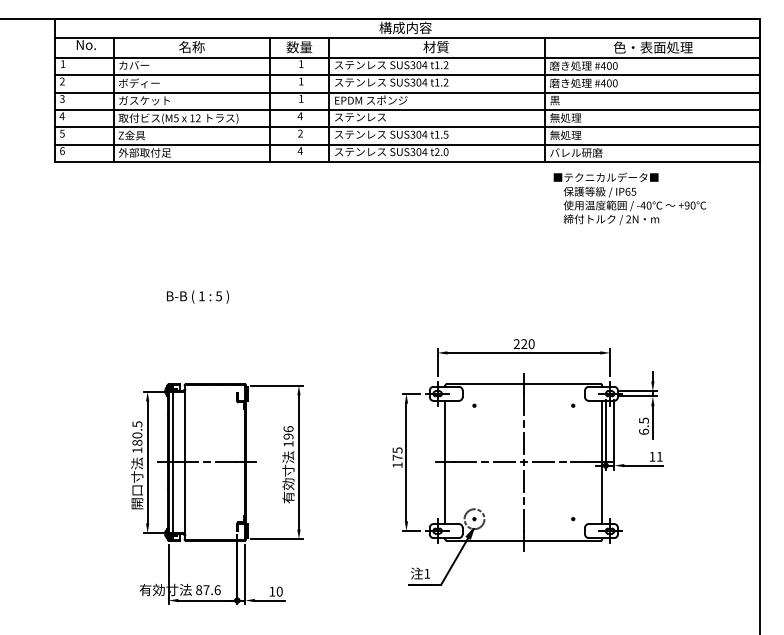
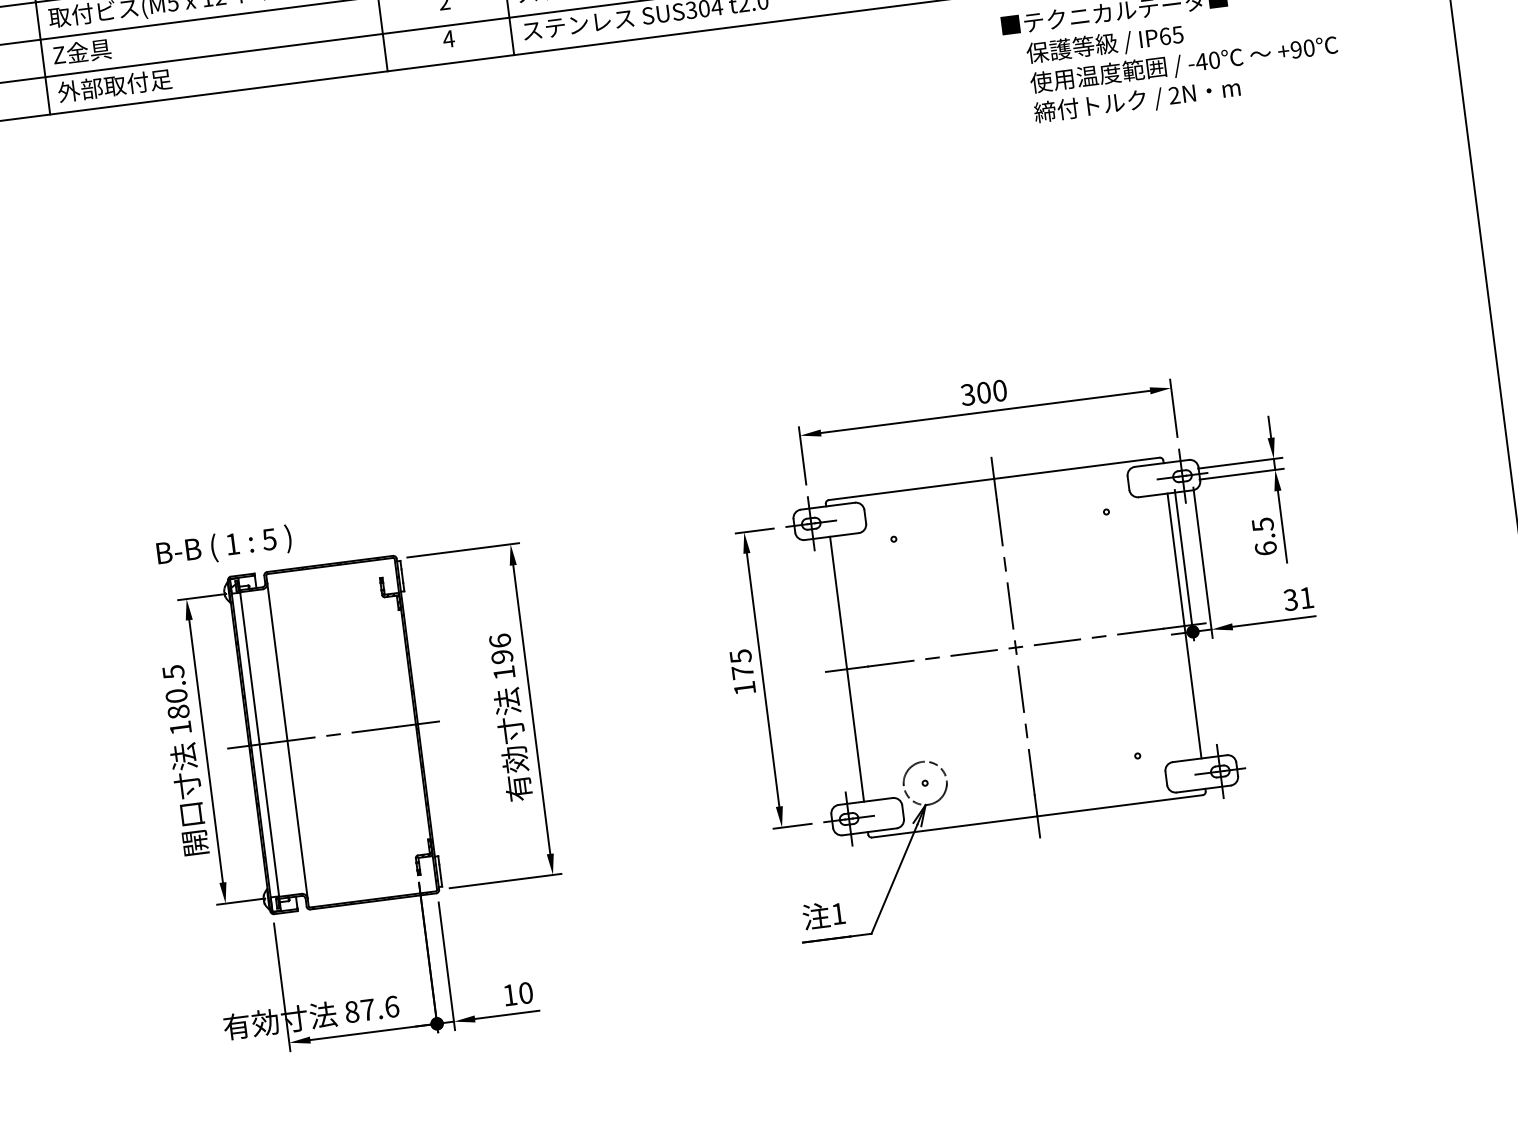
text: (197, 296) -> (223, 545), moved
text: (520, 344) -> (976, 394), 220 -> 300
text: (652, 456) -> (1290, 599), 11 -> 31

